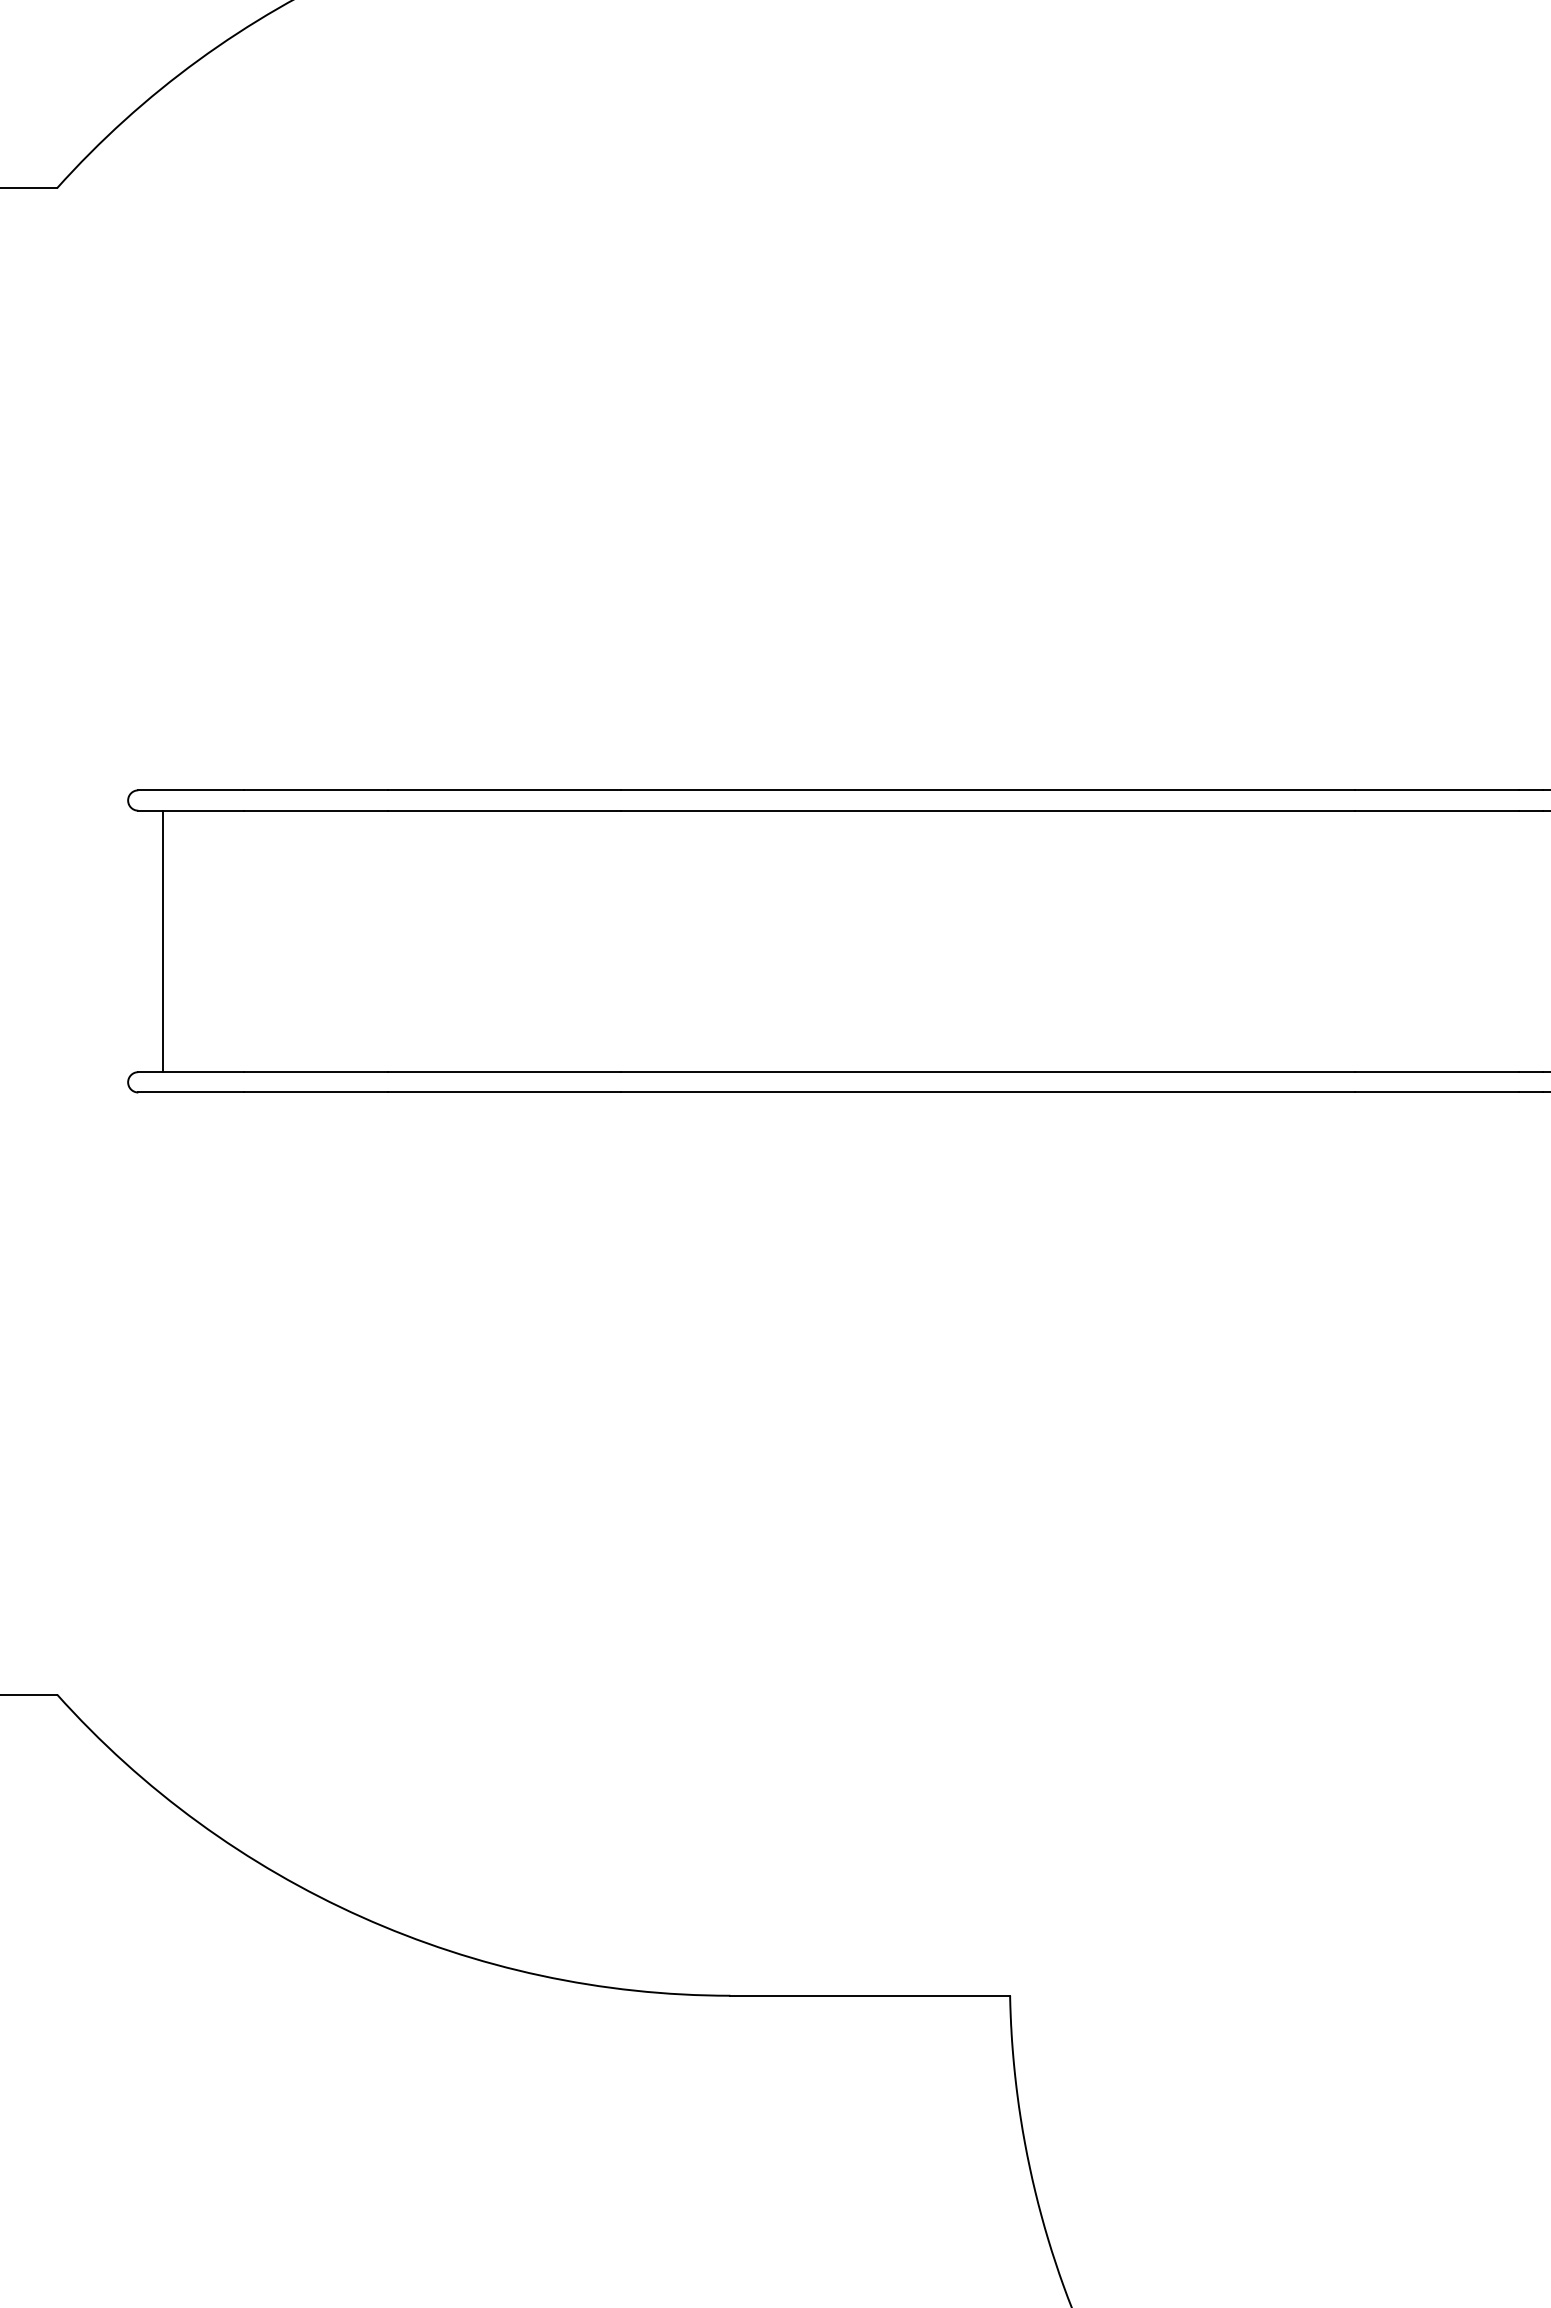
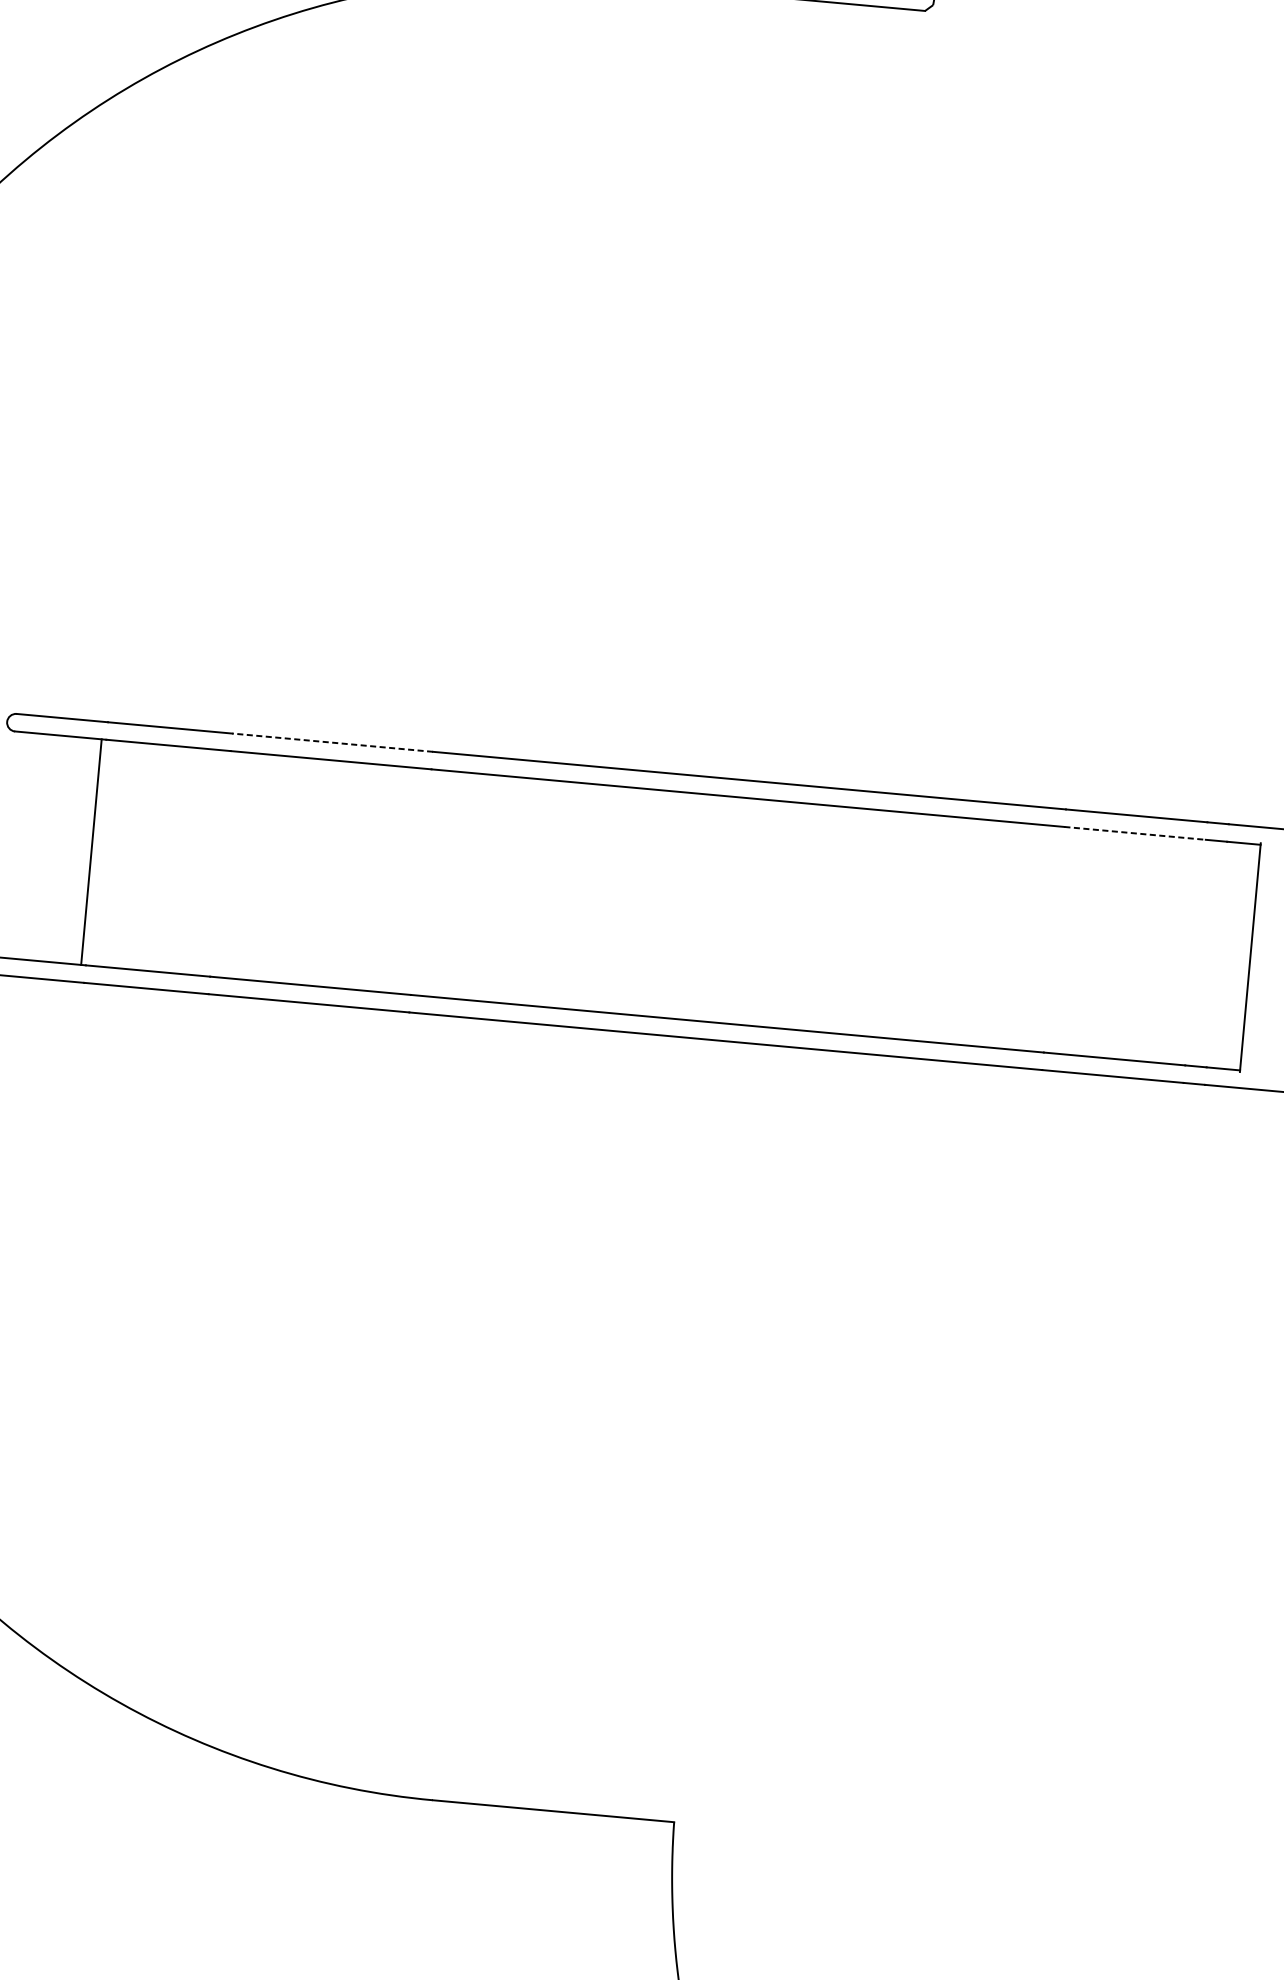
line: (504, 790) -> (332, 742), solid -> dashed
line: (1436, 810) -> (1135, 833), solid -> dashed
line: (162, 941) -> (91, 852), moved

